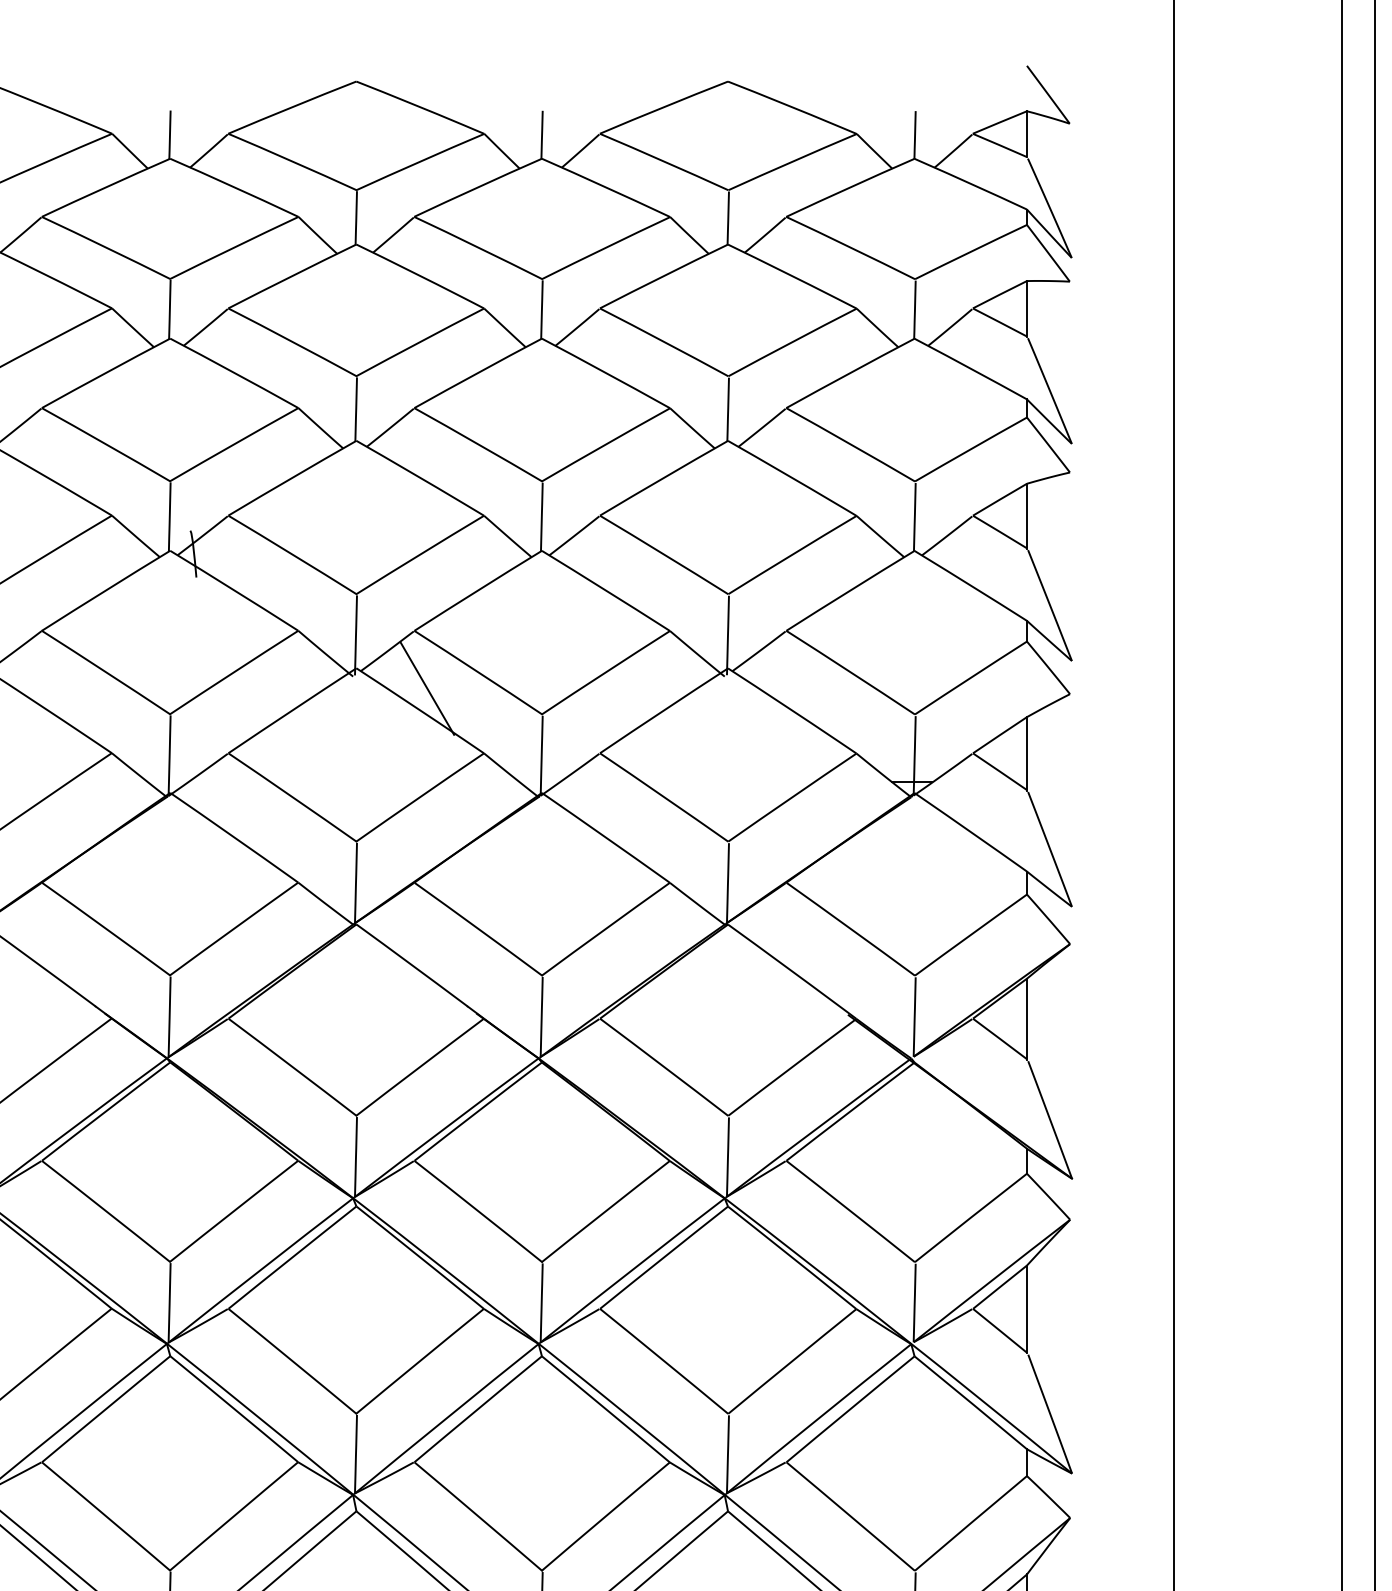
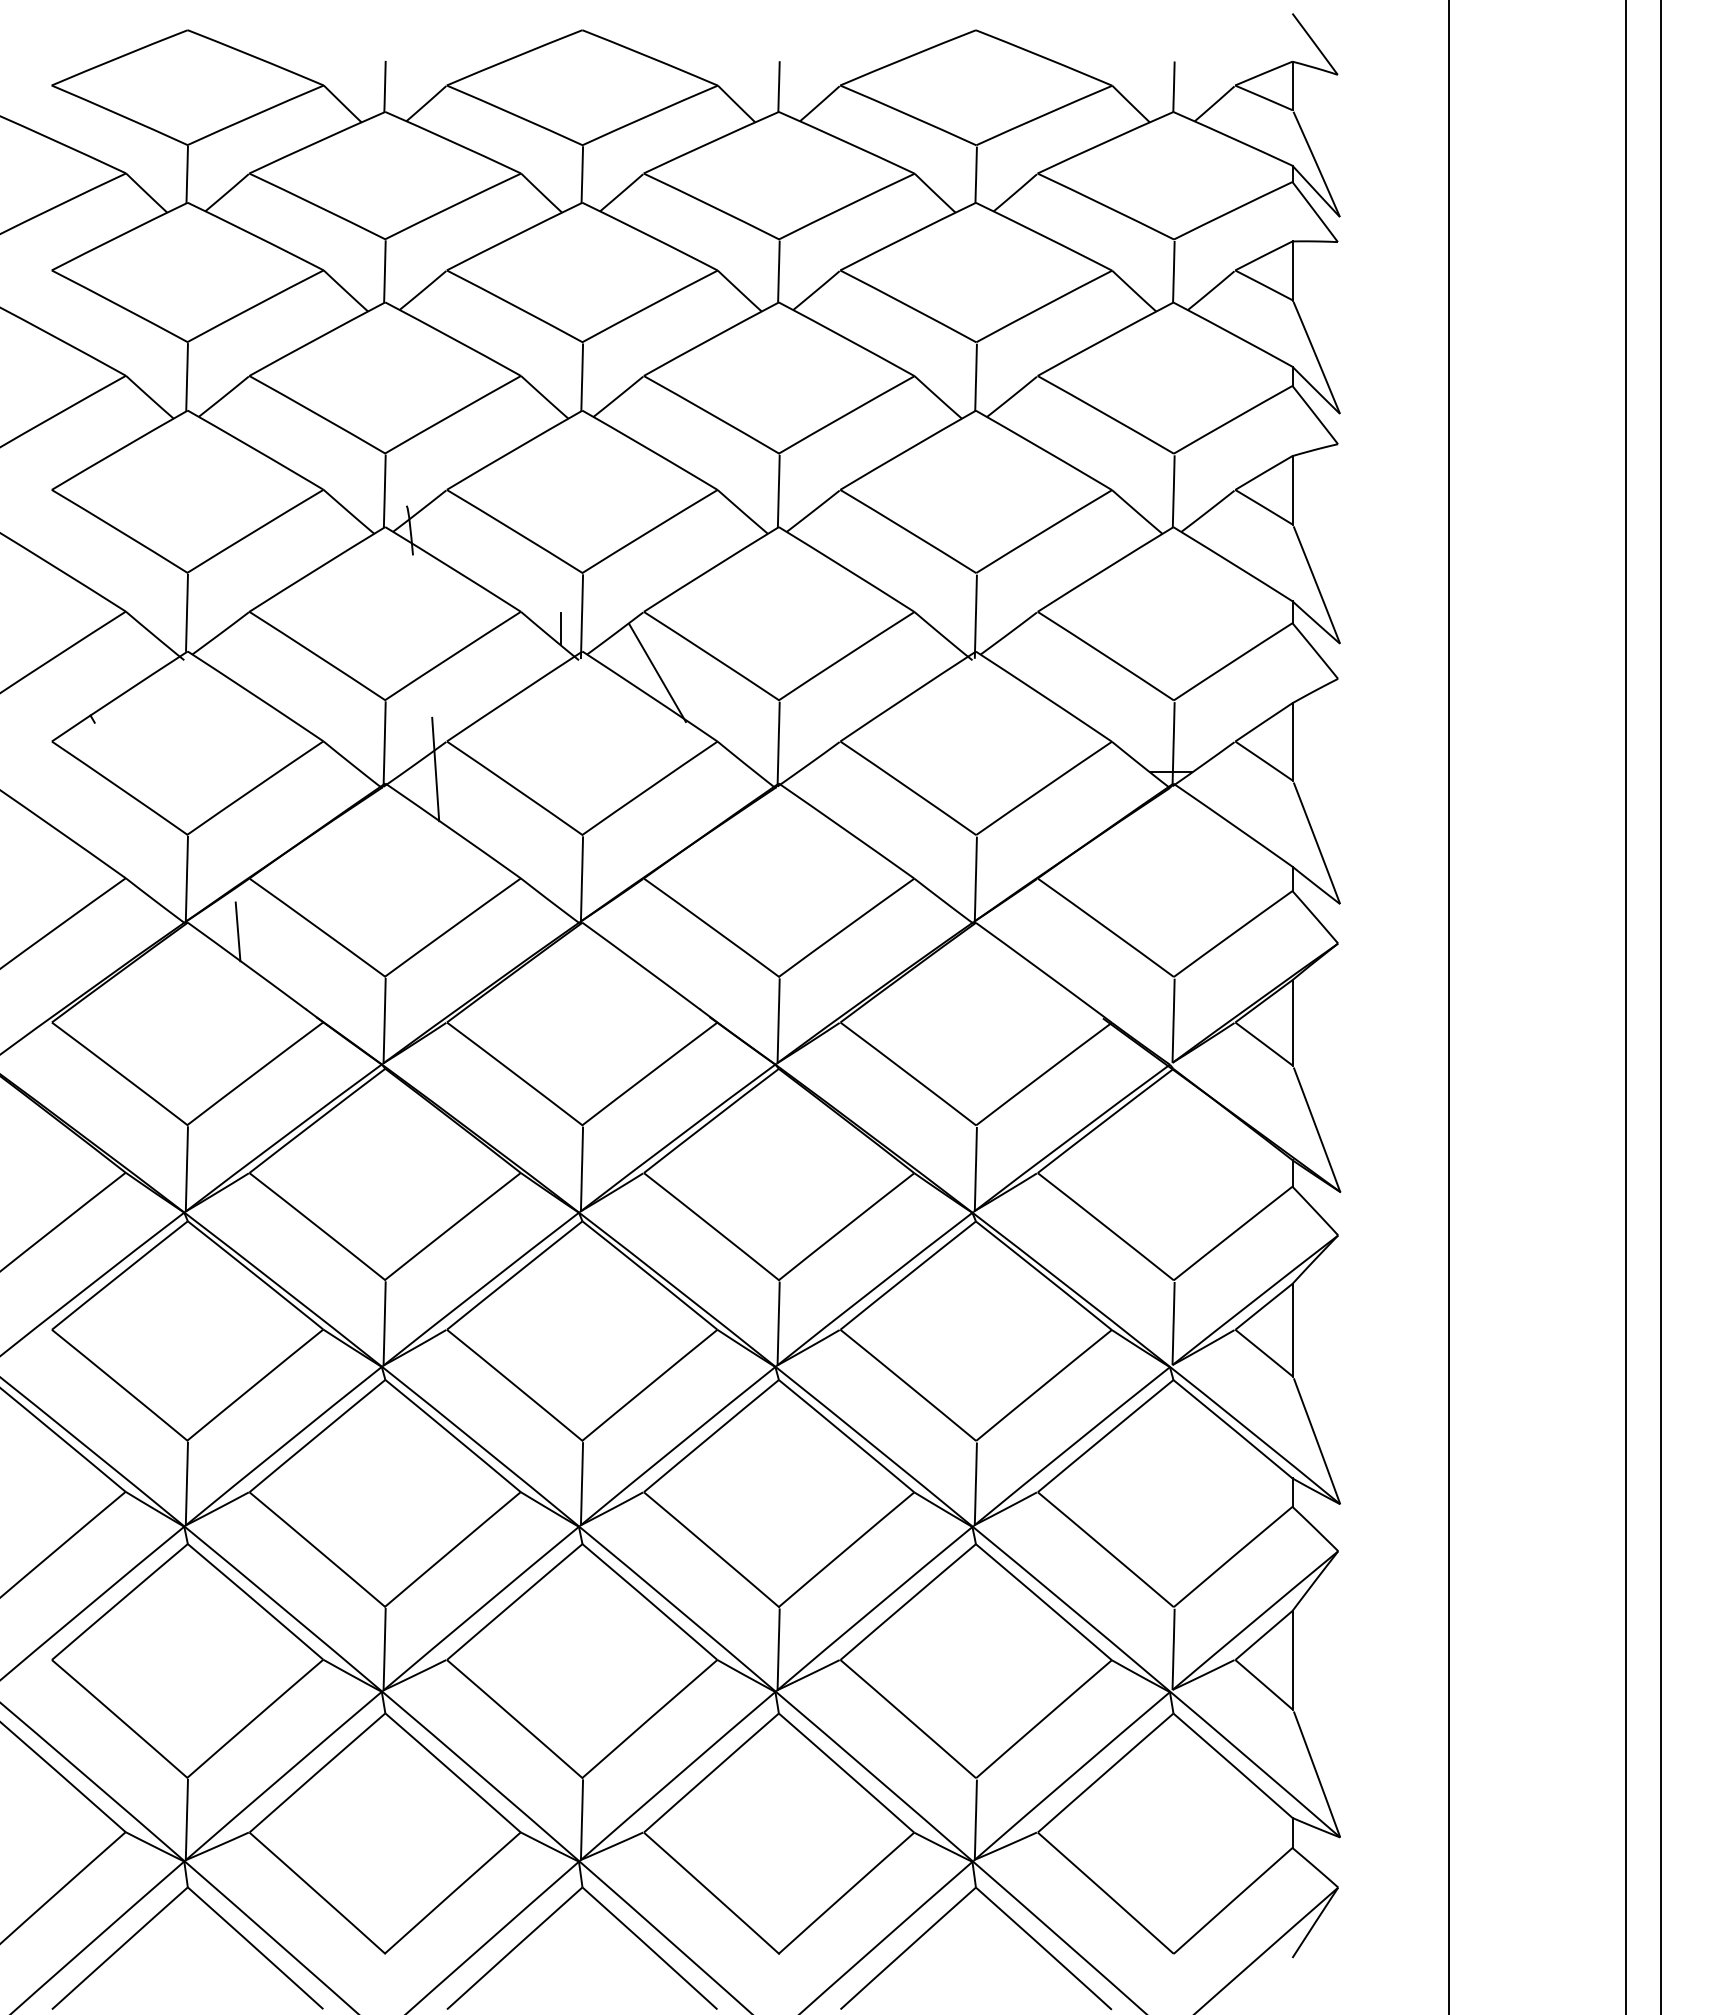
line: (336, 645) -> (561, 627), added
line: (217, 779) -> (435, 769), added
line: (30, 932) -> (237, 931), added

